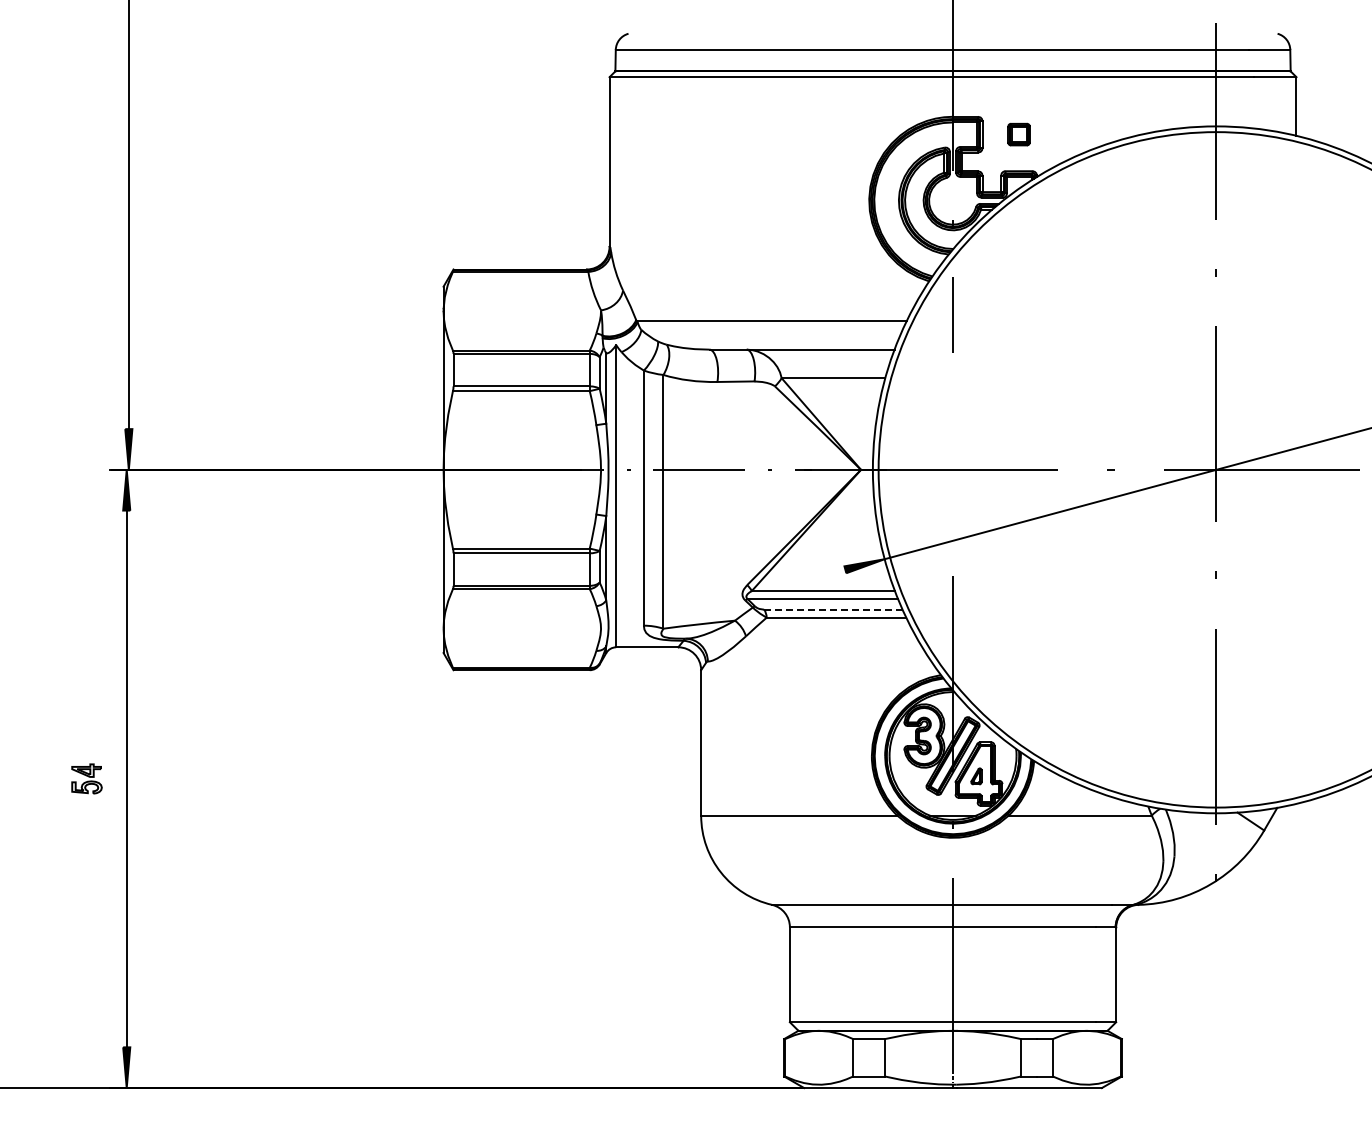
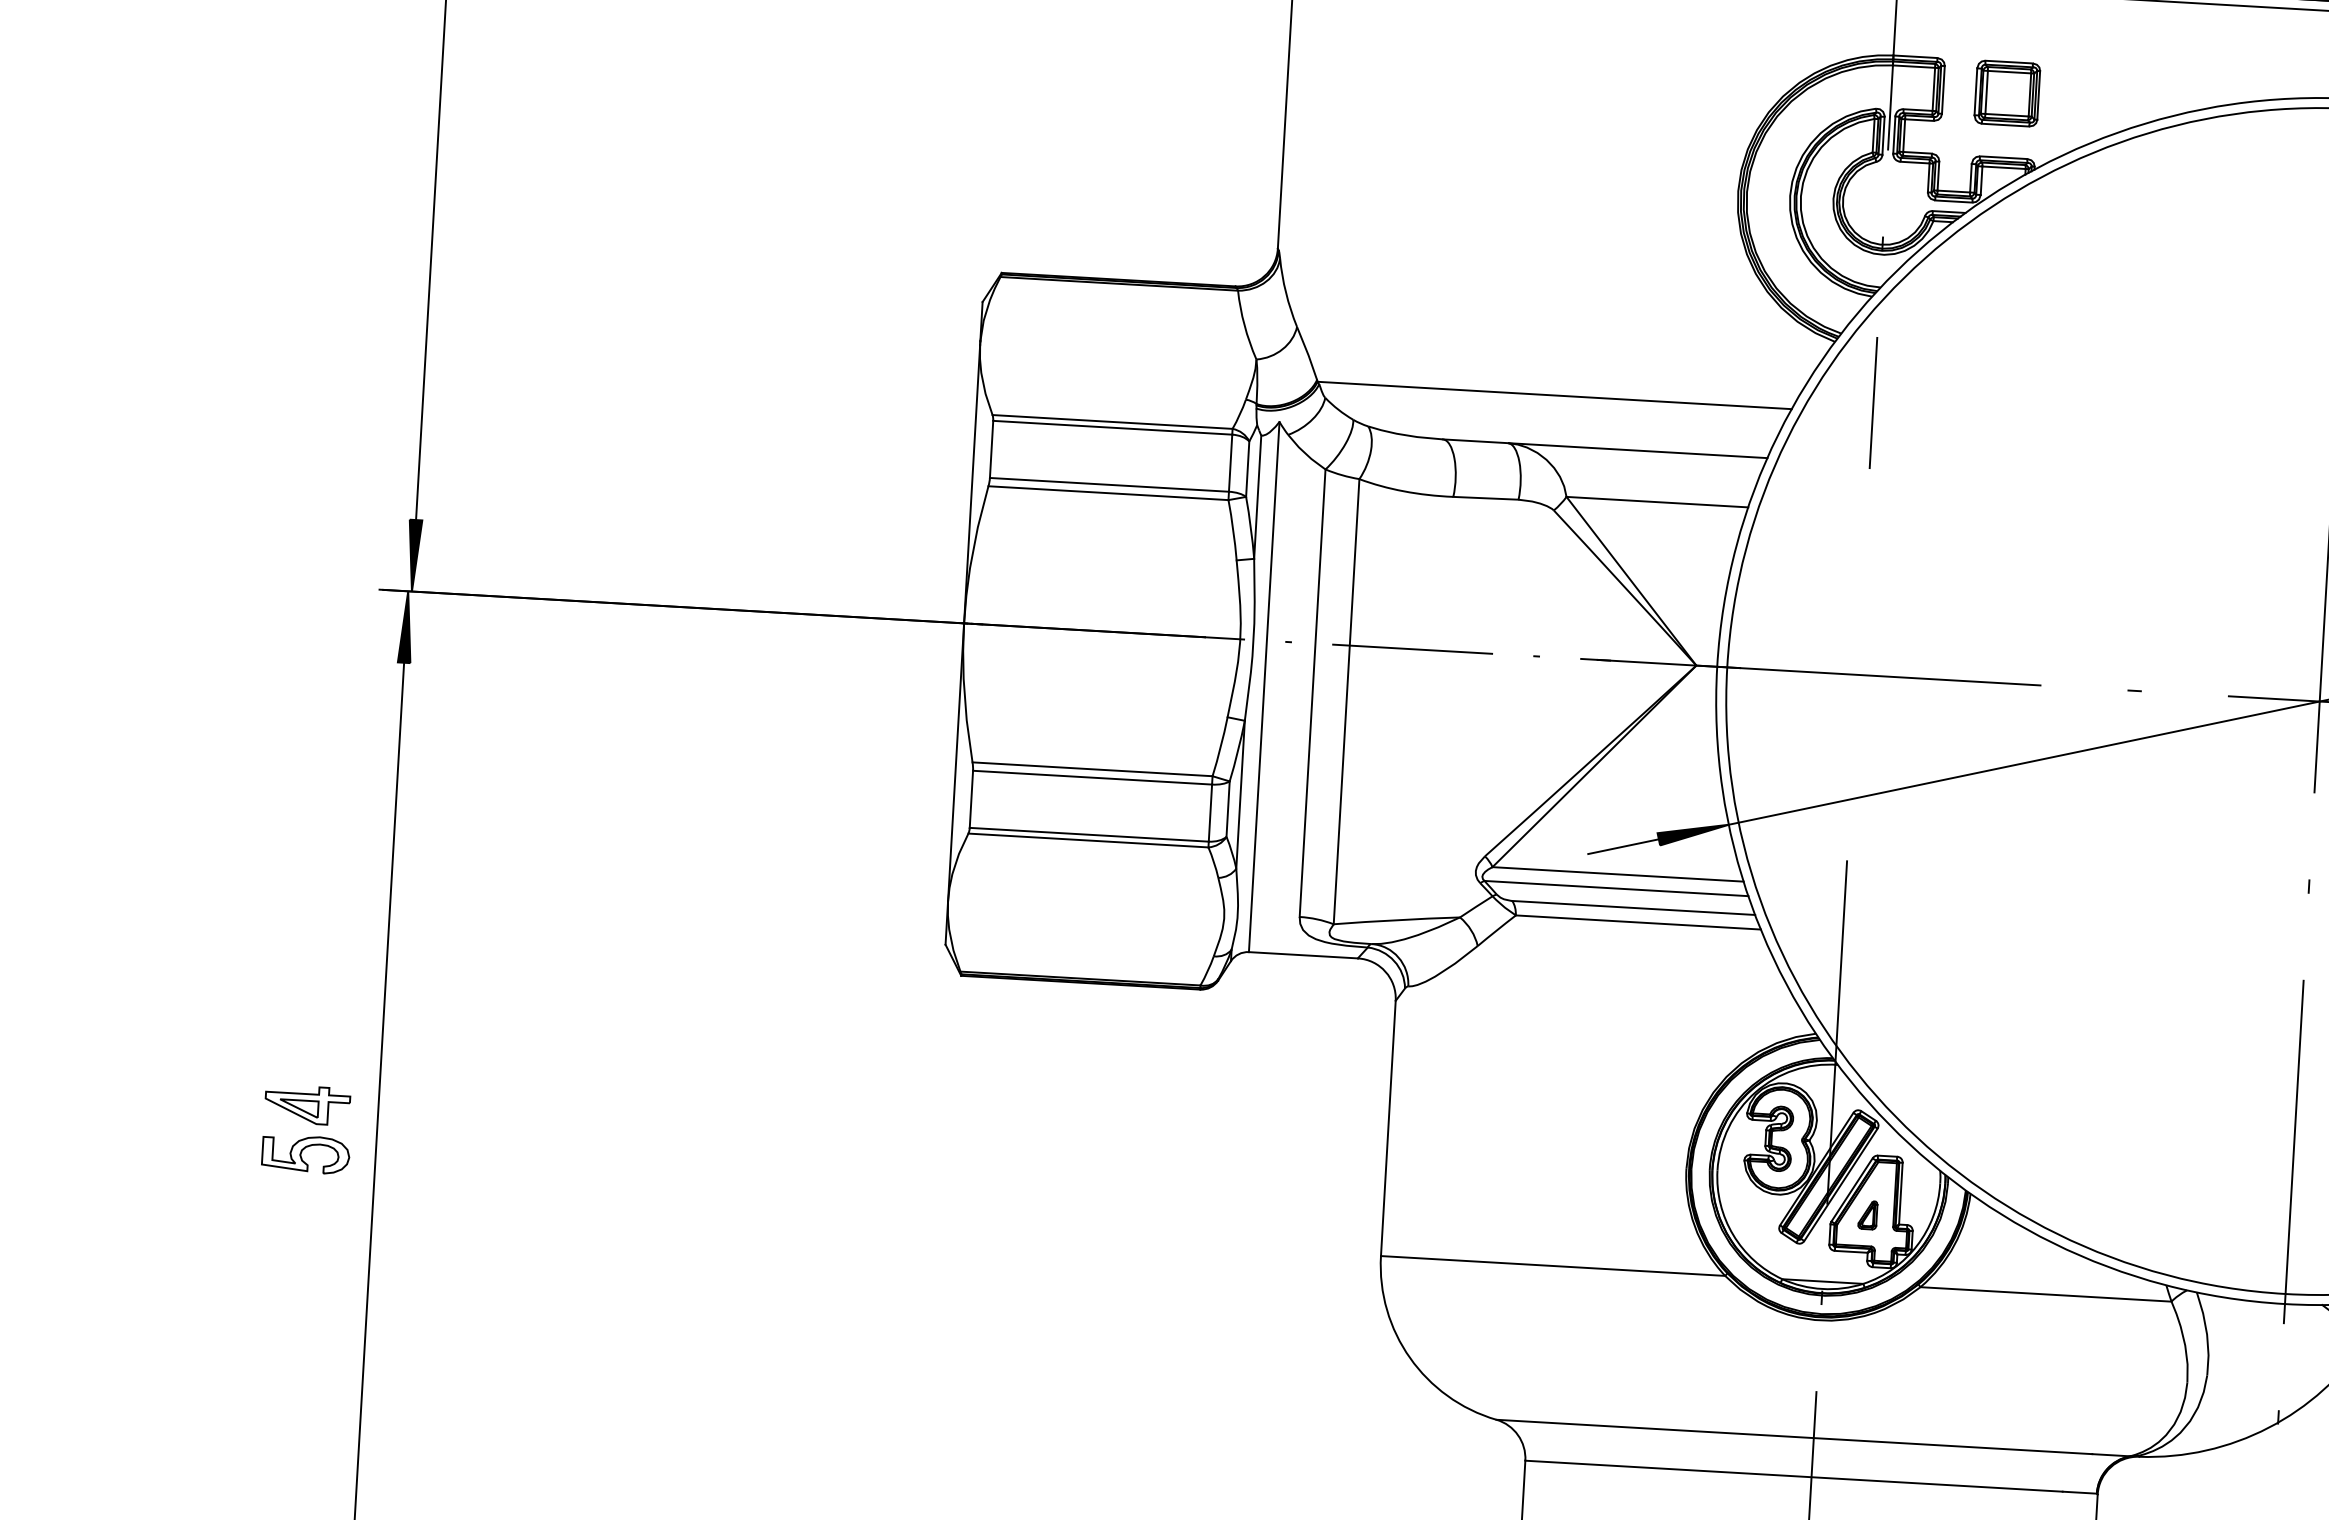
part: (1018, 134) -> (2006, 93), size x1.67
line: (825, 574) -> (1623, 845), added
line: (833, 609) -> (1633, 907), dashed -> solid
part: (86, 778) -> (306, 1128), size x1.67

